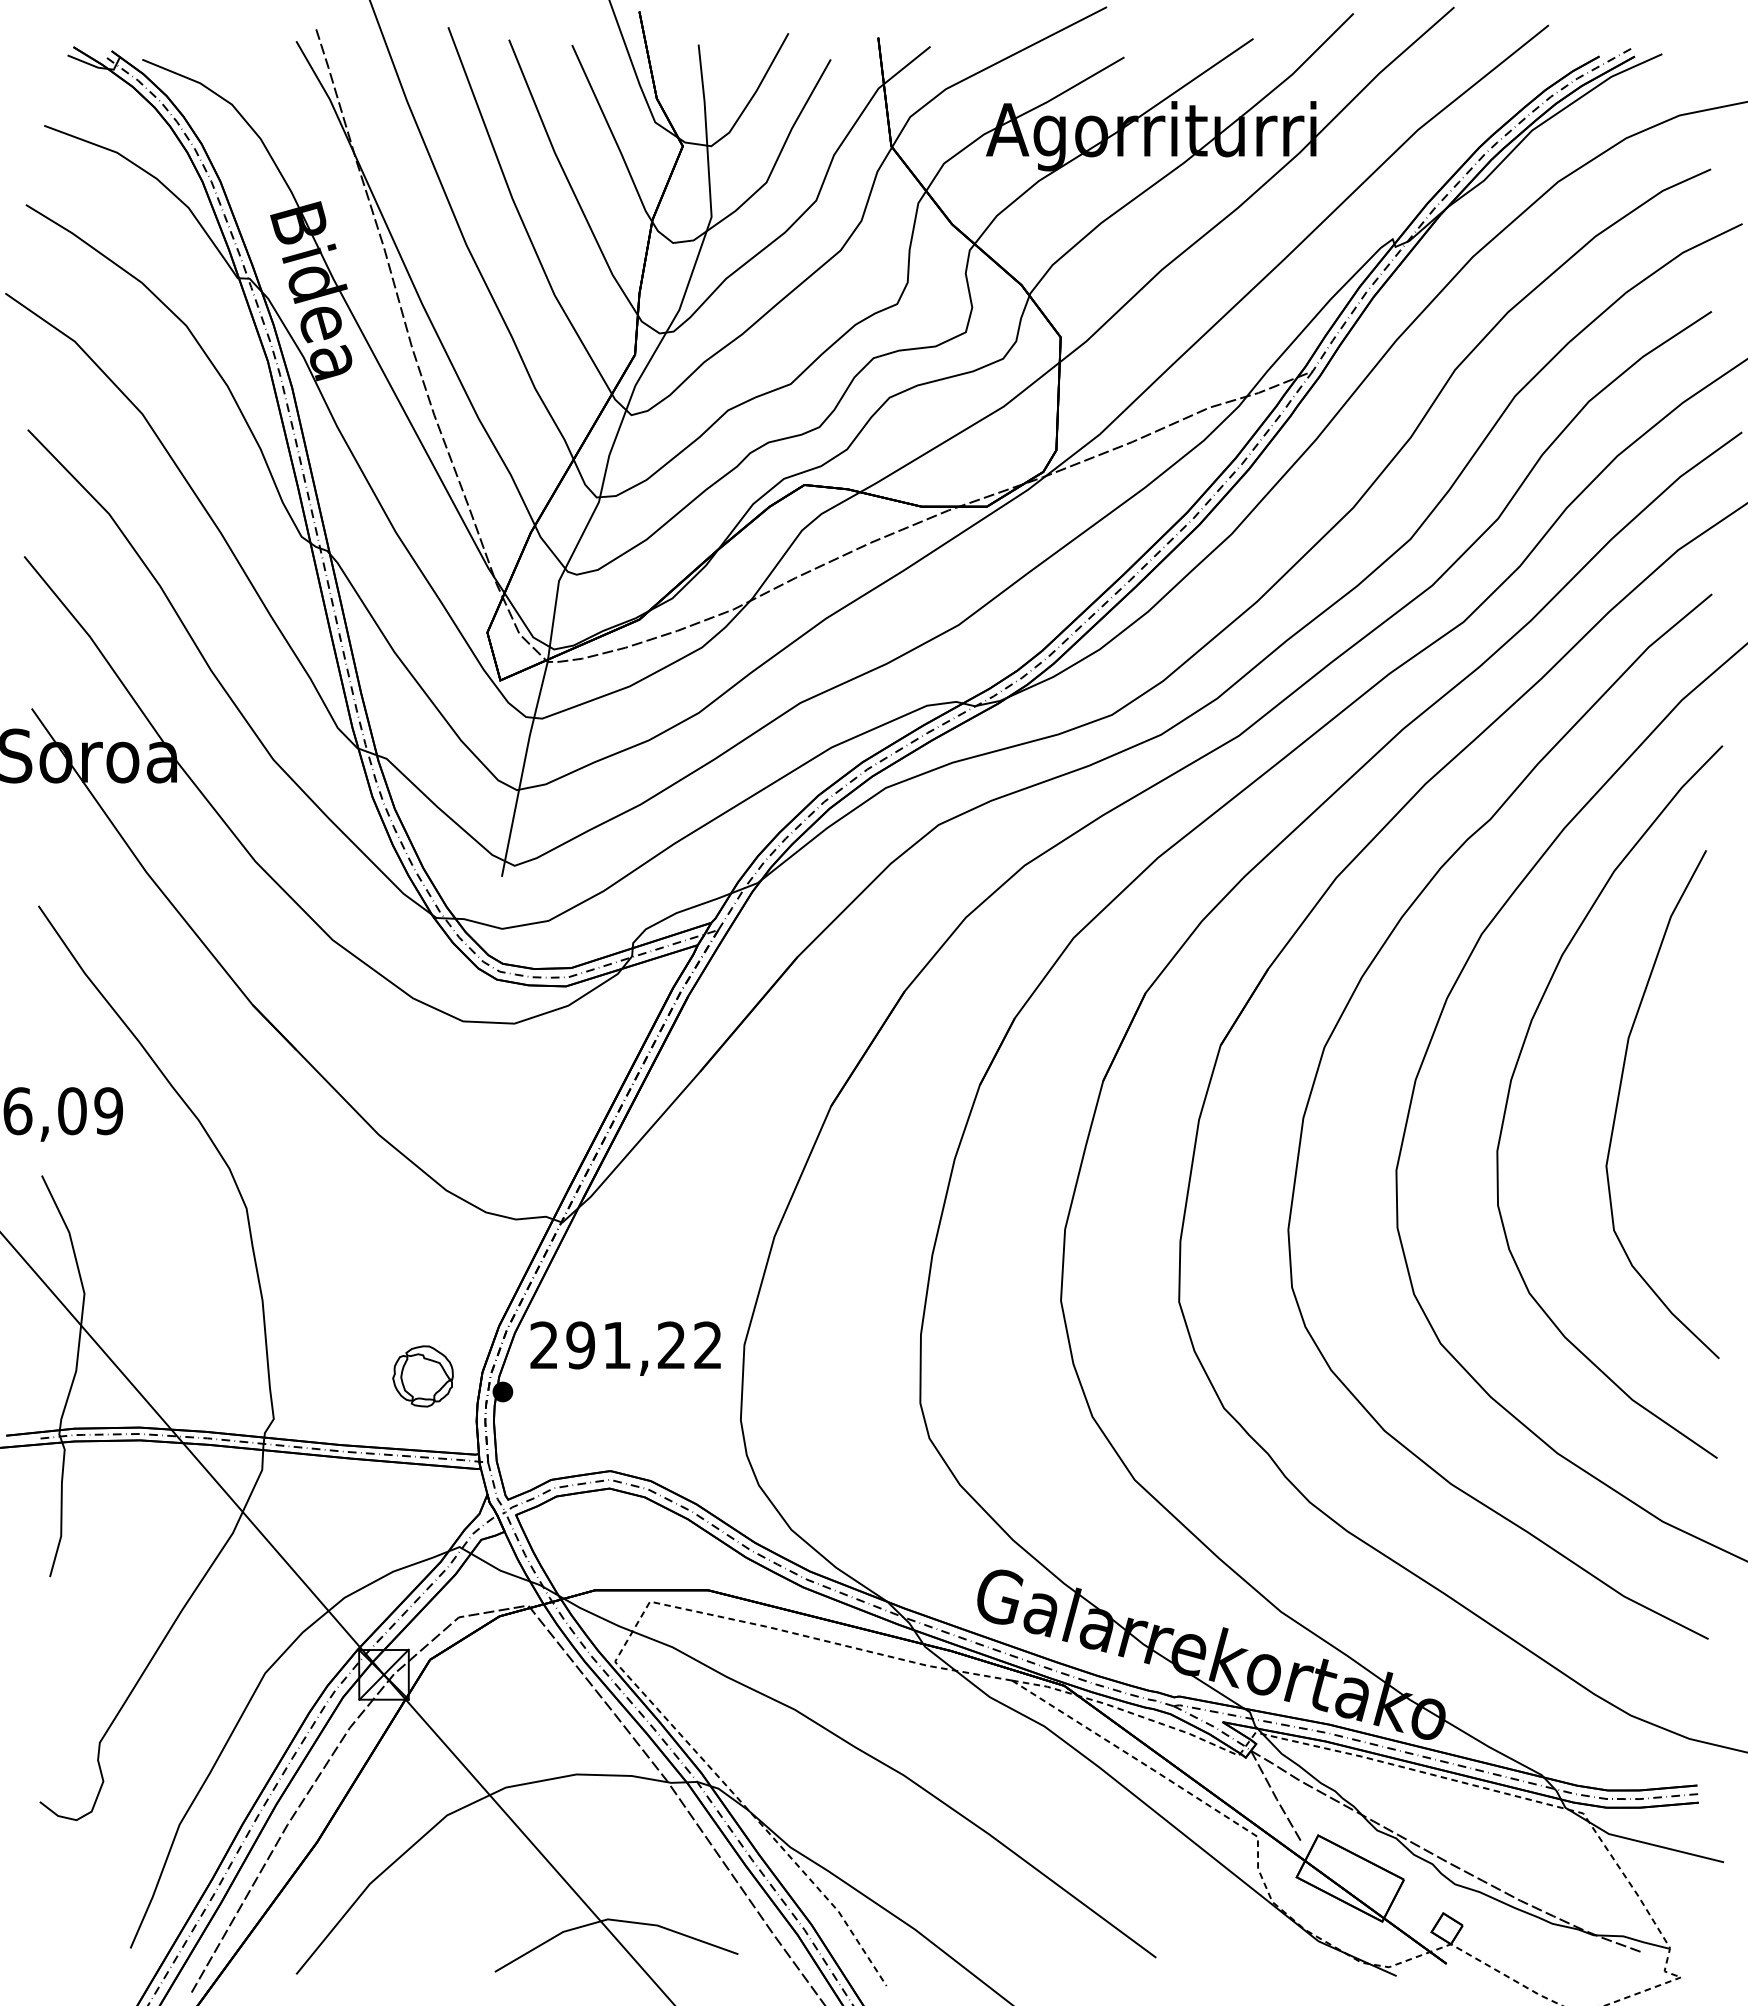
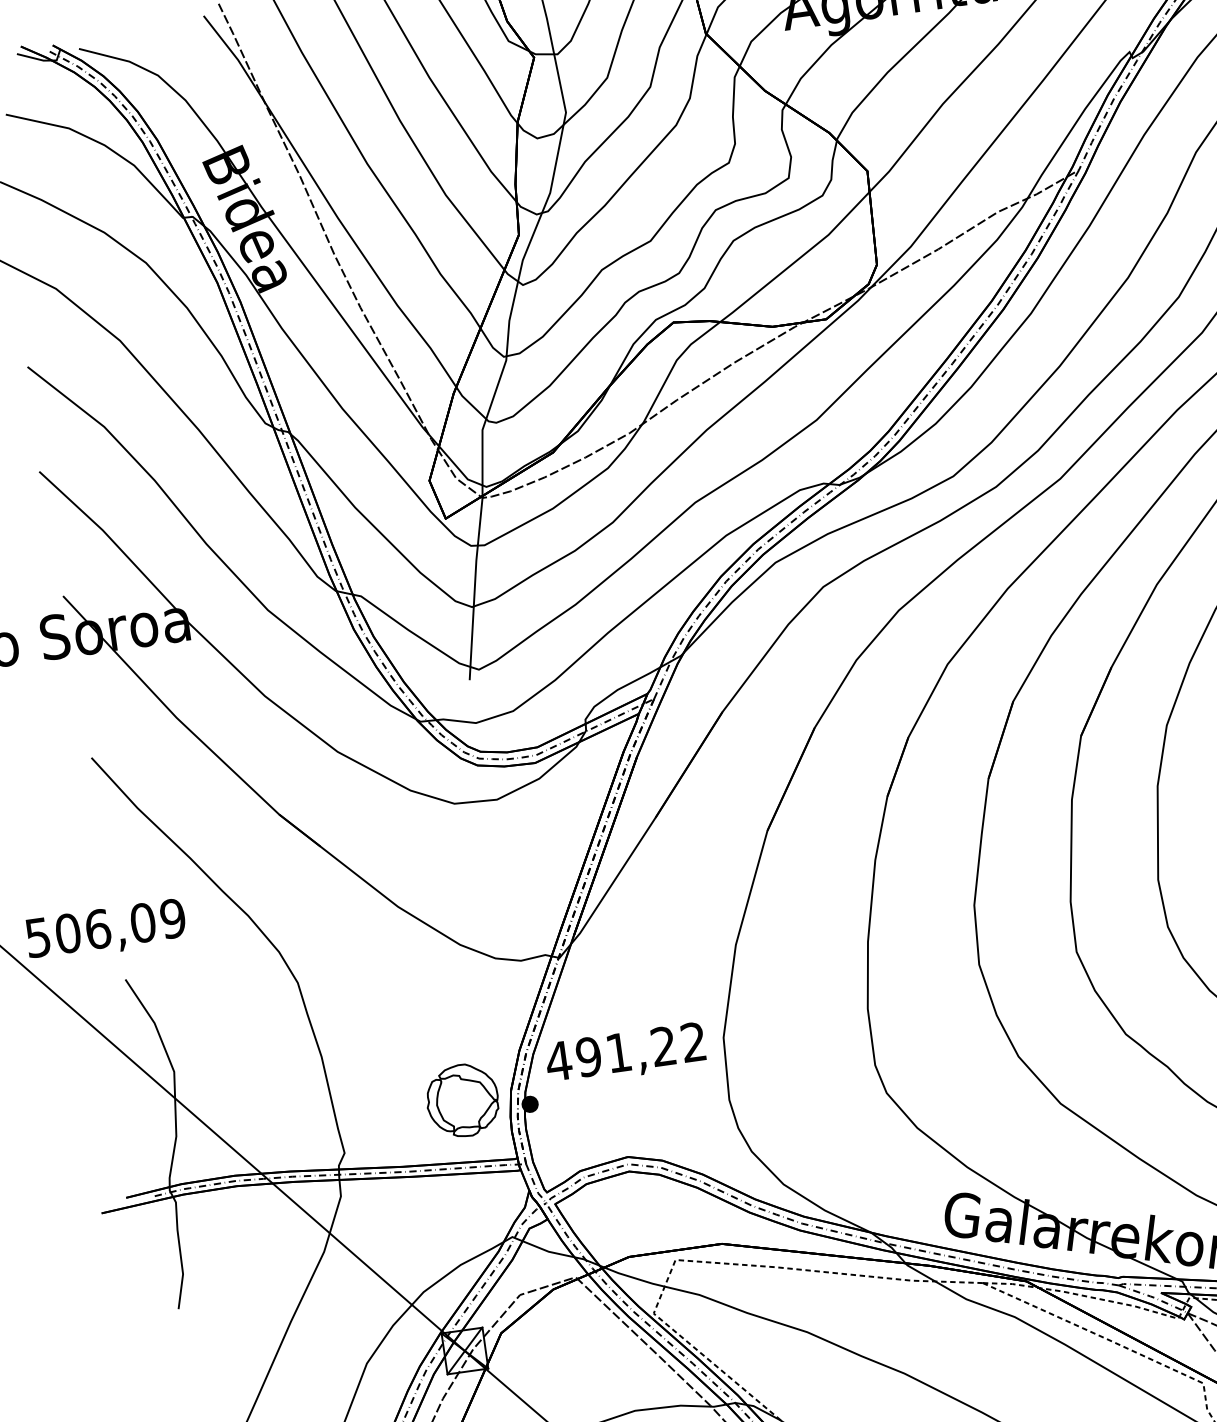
text: (544, 1344) -> (558, 1060), 291,22 -> 491,22
part: (422, 1376) -> (462, 1100), size x1.43

